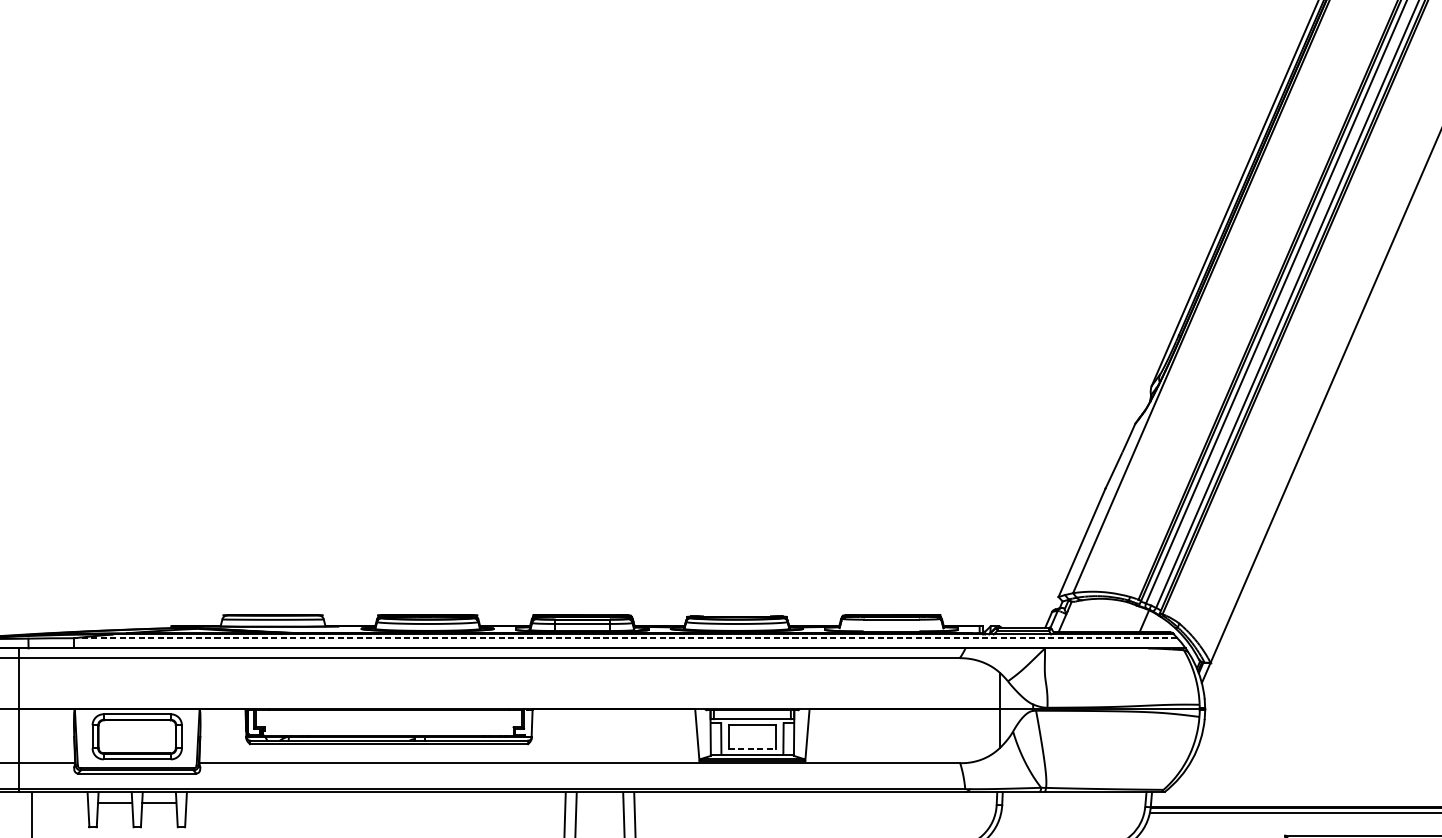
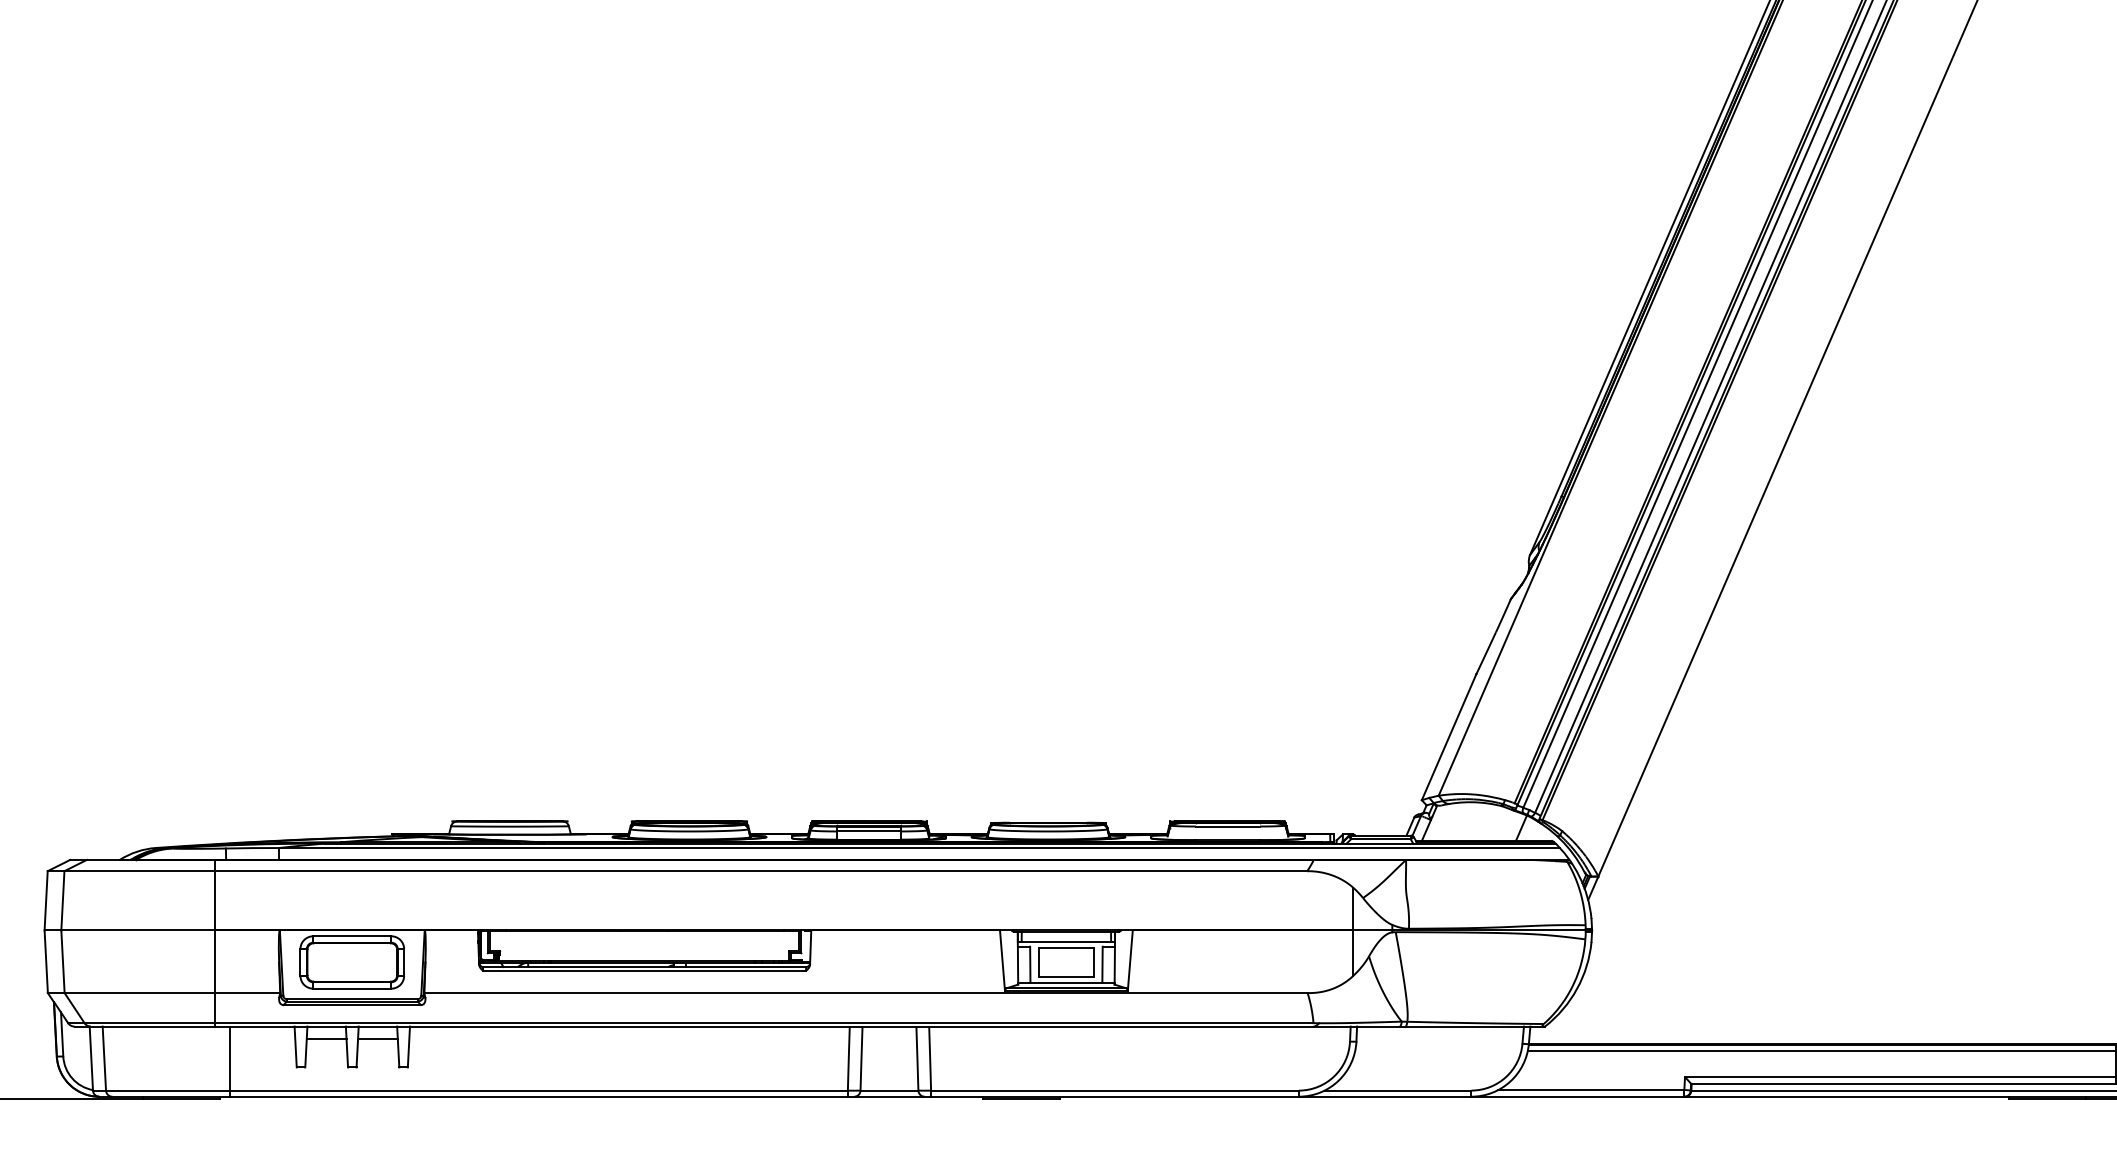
line: (624, 638) -> (918, 848), dashed -> solid
line: (752, 748) -> (1066, 976), dashed -> solid

